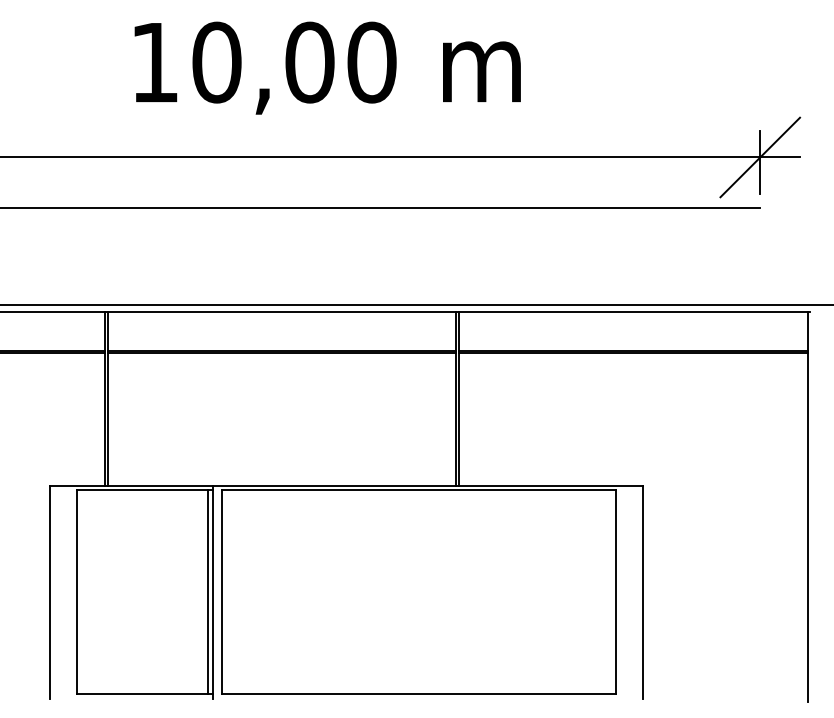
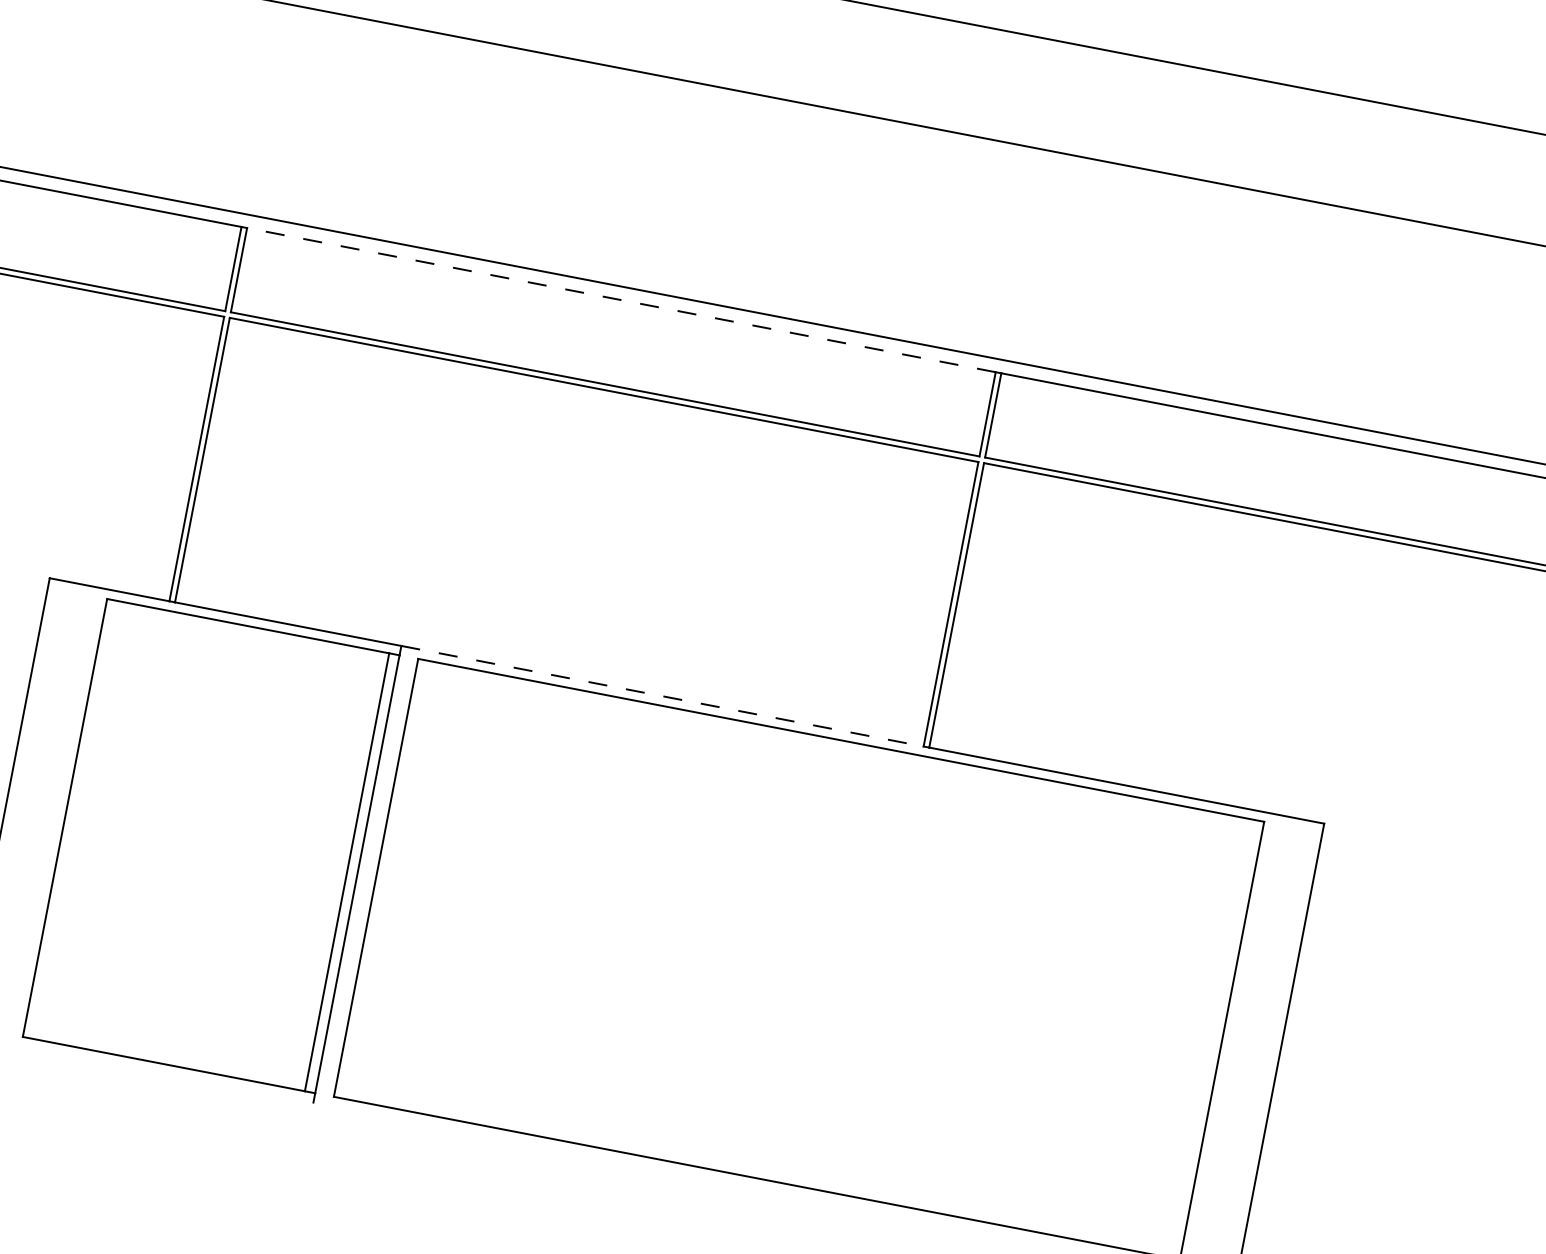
line: (281, 311) -> (620, 299), solid -> dashed
line: (334, 485) -> (661, 695), solid -> dashed

